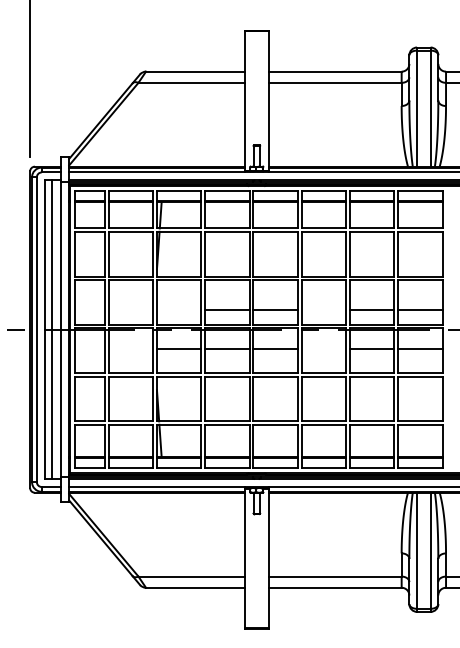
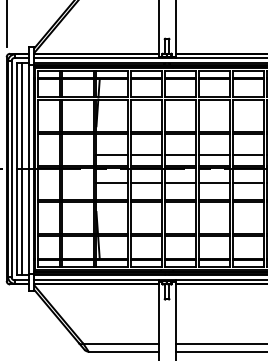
line: (178, 310) -> (111, 155), added
line: (323, 310) -> (214, 155), added
line: (323, 349) -> (214, 183), added

